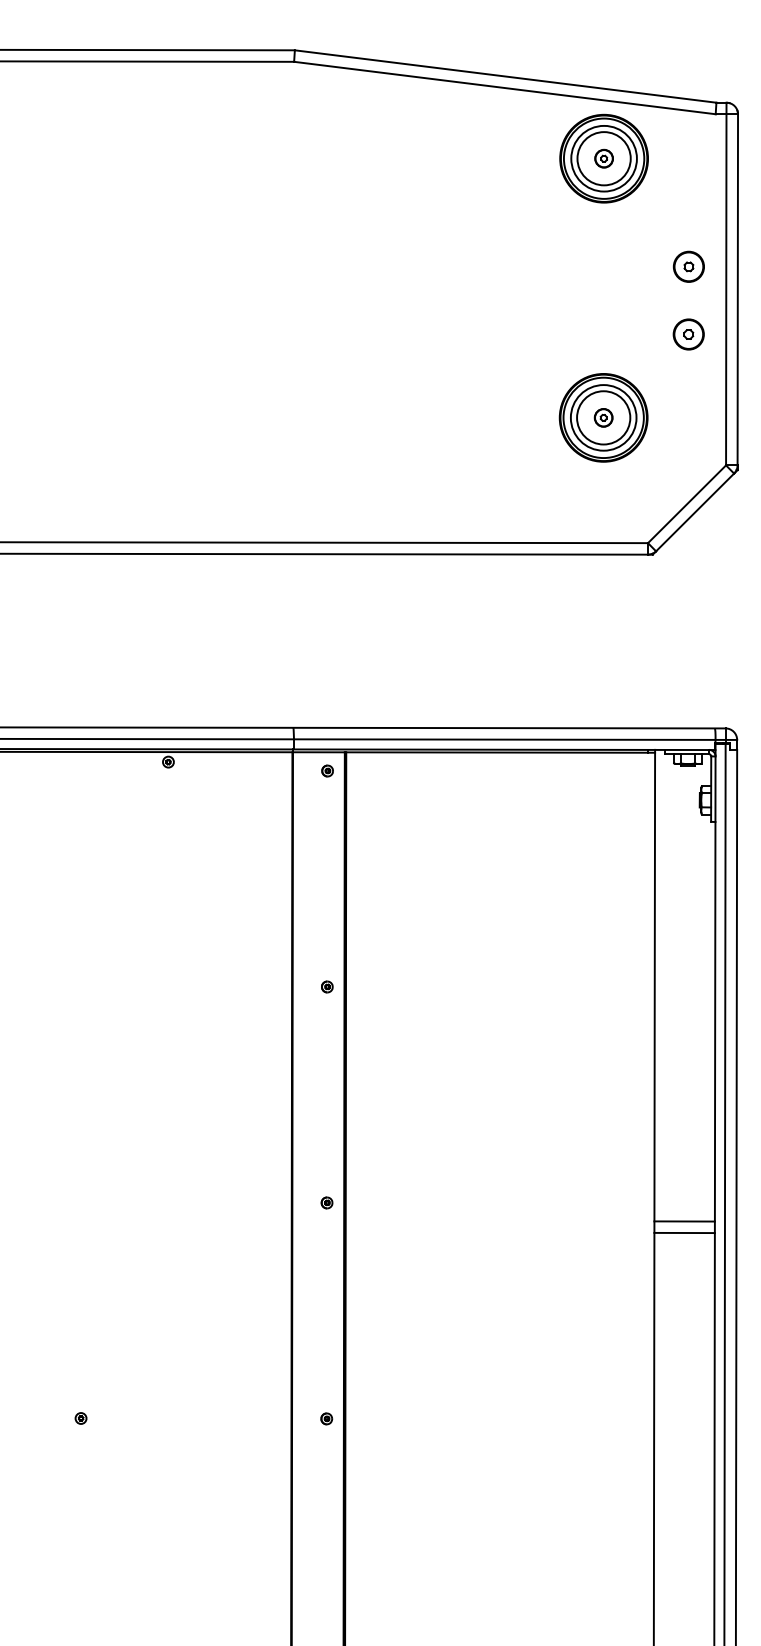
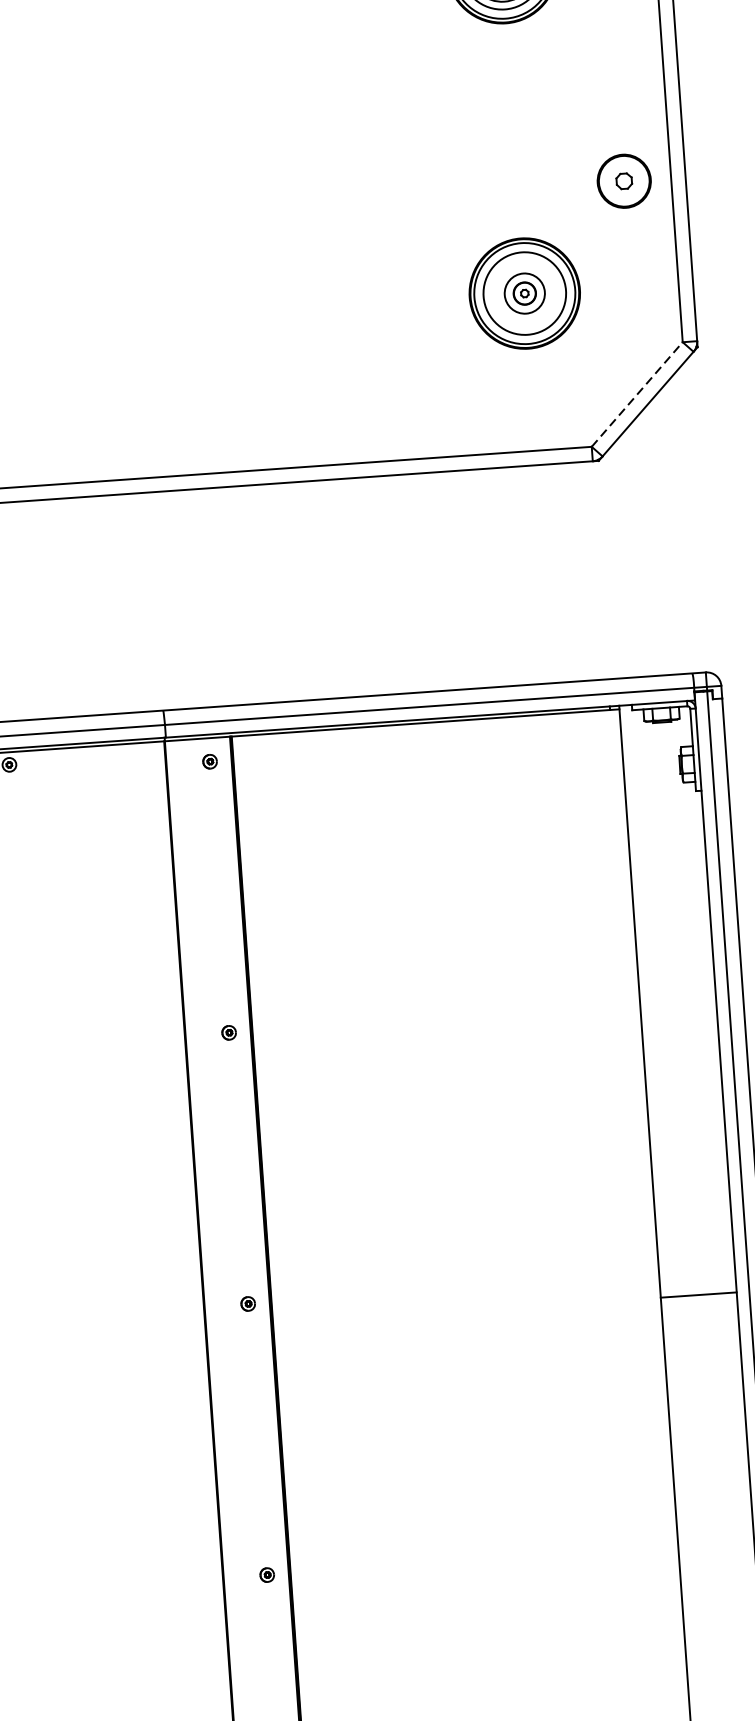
part: (688, 266) -> (617, 95), removed
part: (688, 334) -> (623, 181), size x1.4
circle: (603, 417) -> (524, 293), size x0.6
line: (687, 503) -> (637, 393), solid -> dashed
line: (684, 1232) -> (699, 1308), removed

